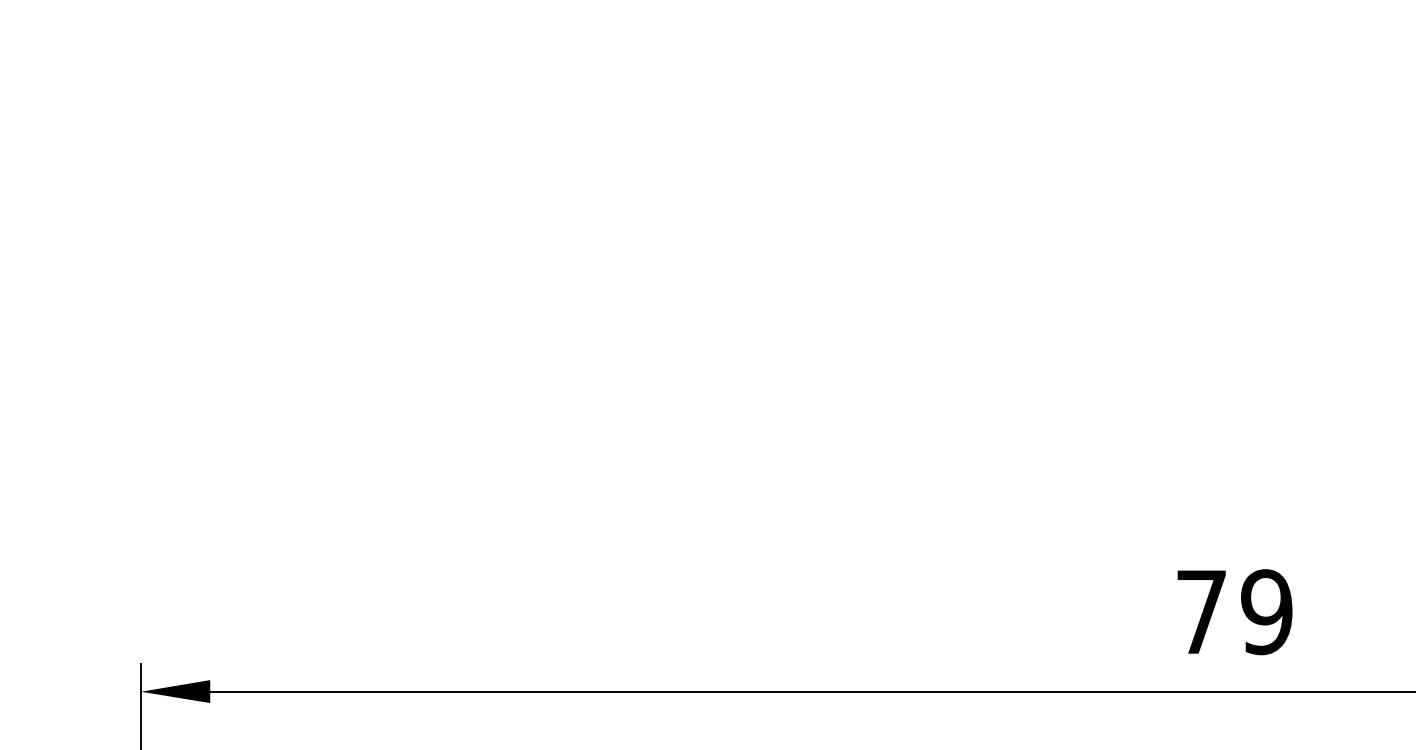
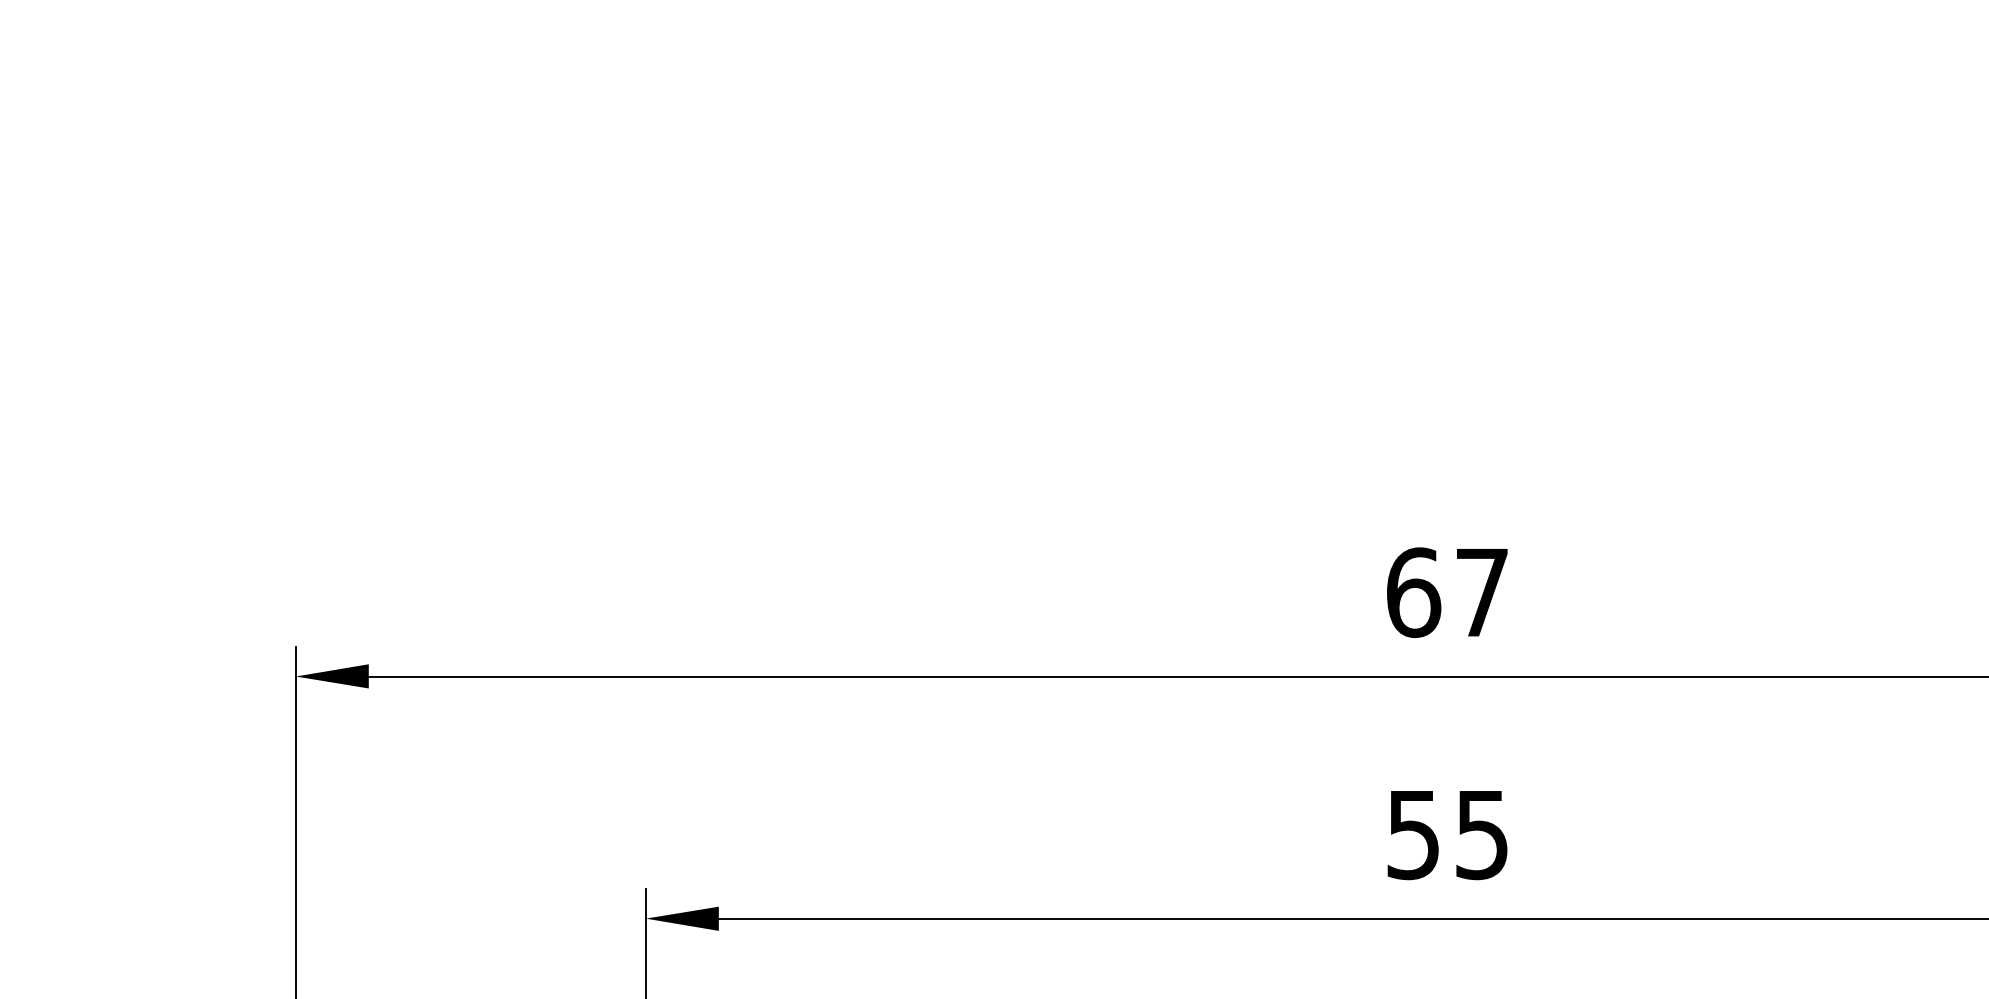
text: (1234, 612) -> (1448, 592), 79 -> 67

